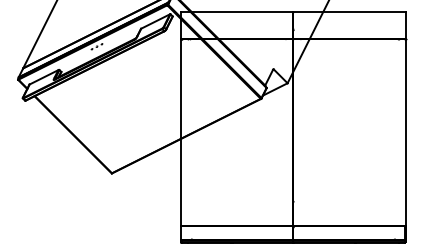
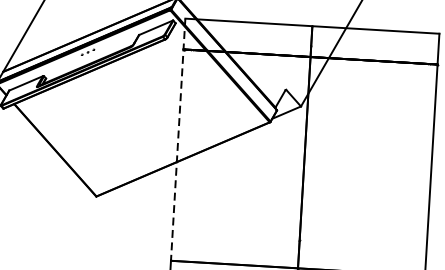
line: (181, 119) -> (178, 140), solid -> dashed

